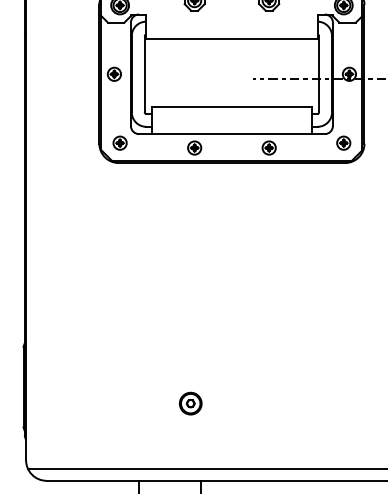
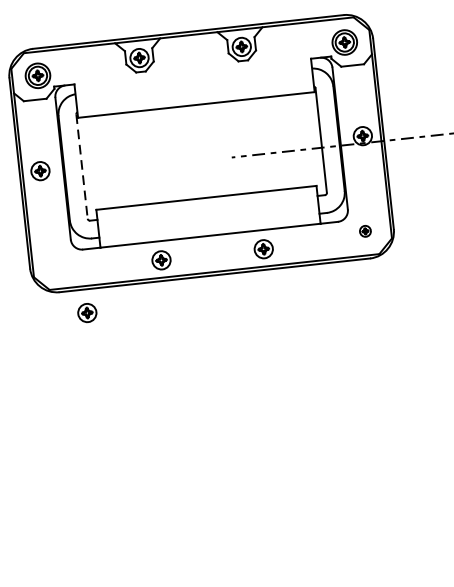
line: (144, 74) -> (81, 166), solid -> dashed
part: (119, 142) -> (86, 312), moved
part: (343, 142) -> (364, 230), size x0.6

